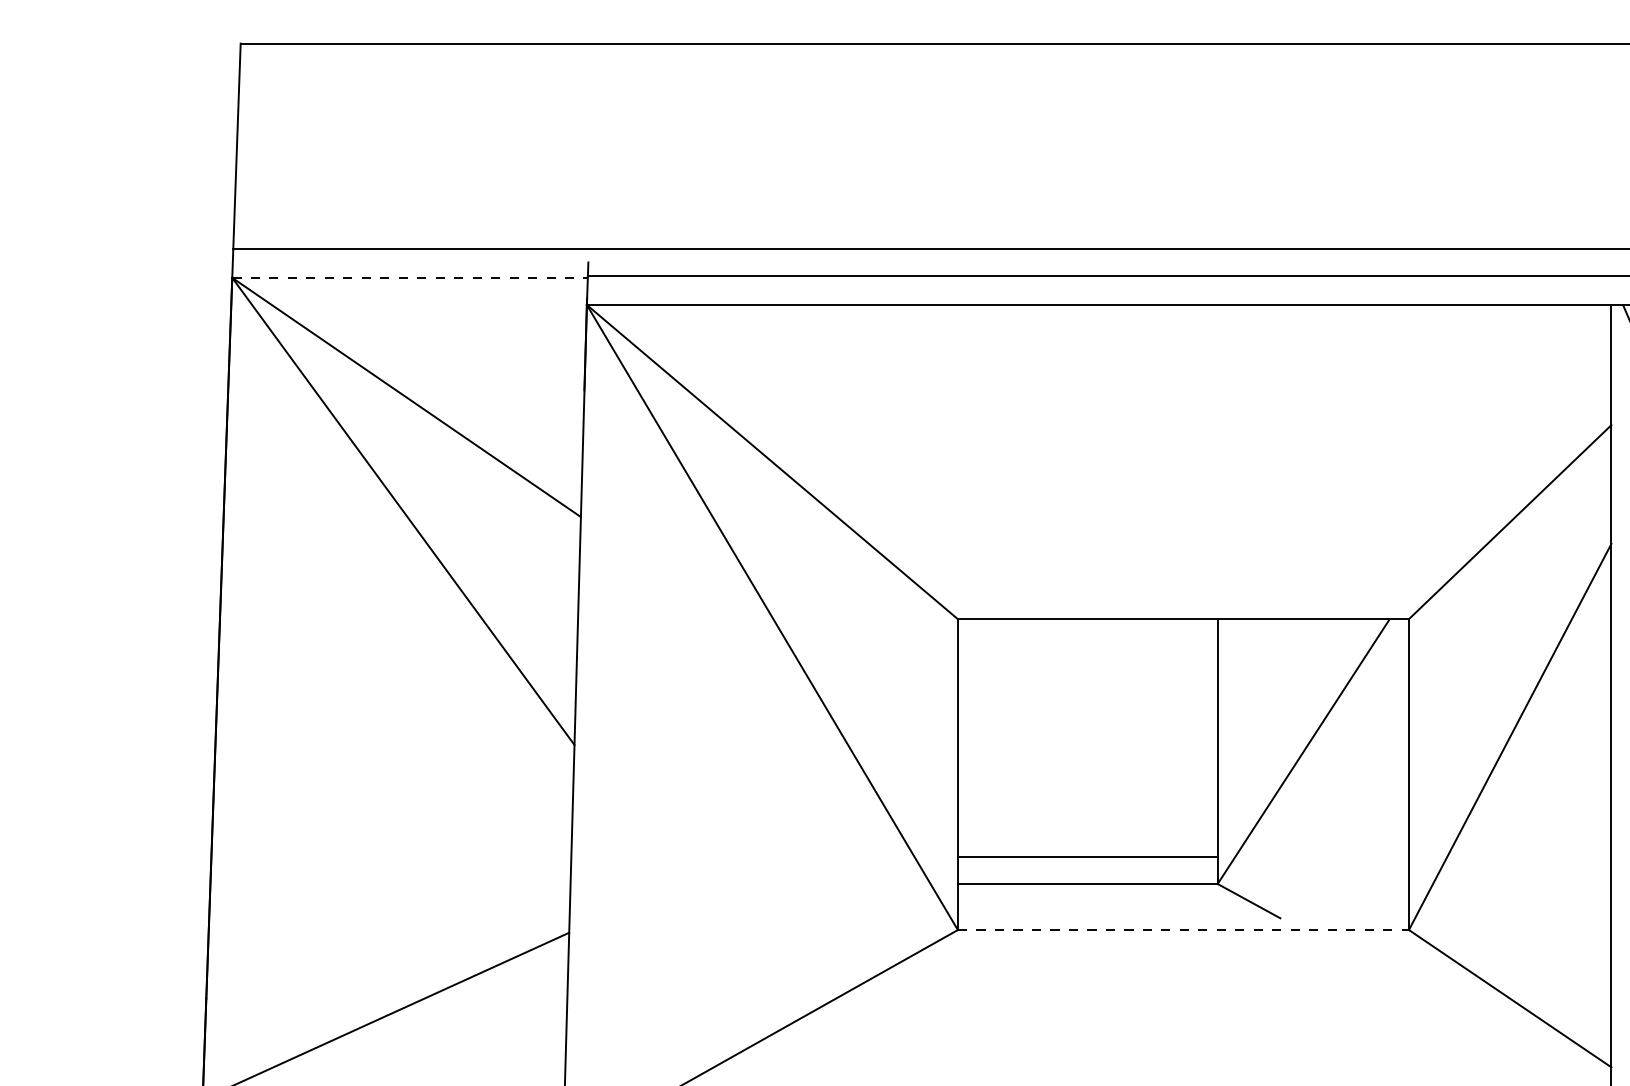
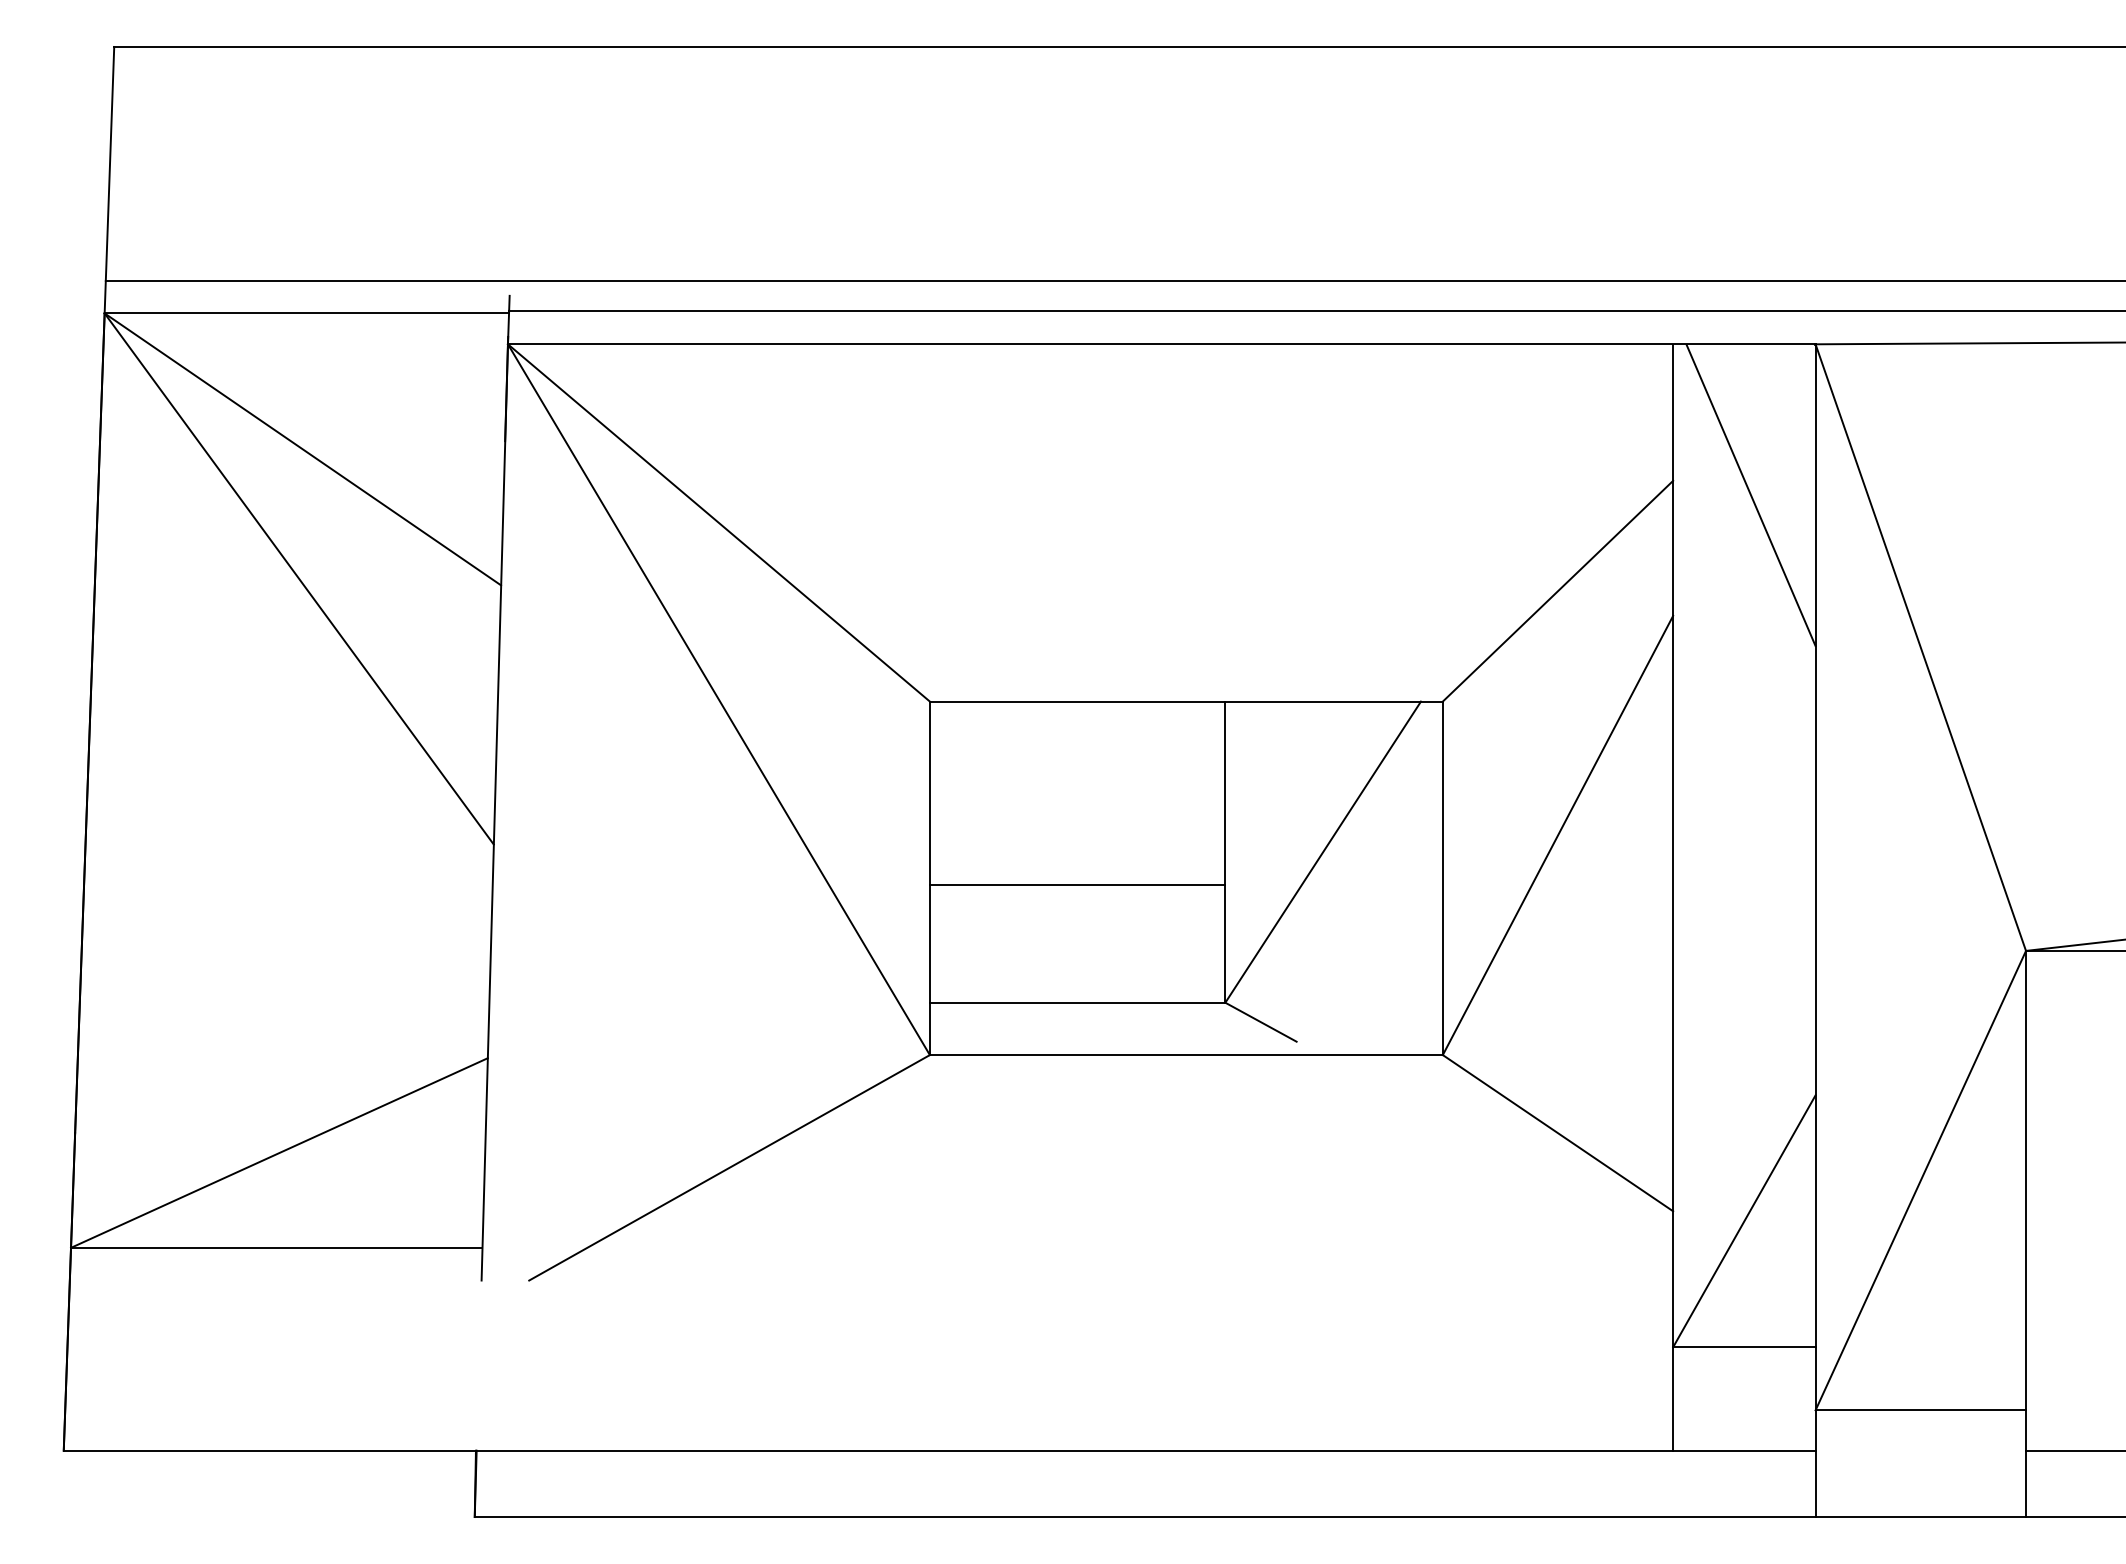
line: (410, 277) -> (307, 313), dashed -> solid
line: (1087, 857) -> (1077, 885), moved
line: (1183, 930) -> (1186, 1055), dashed -> solid

